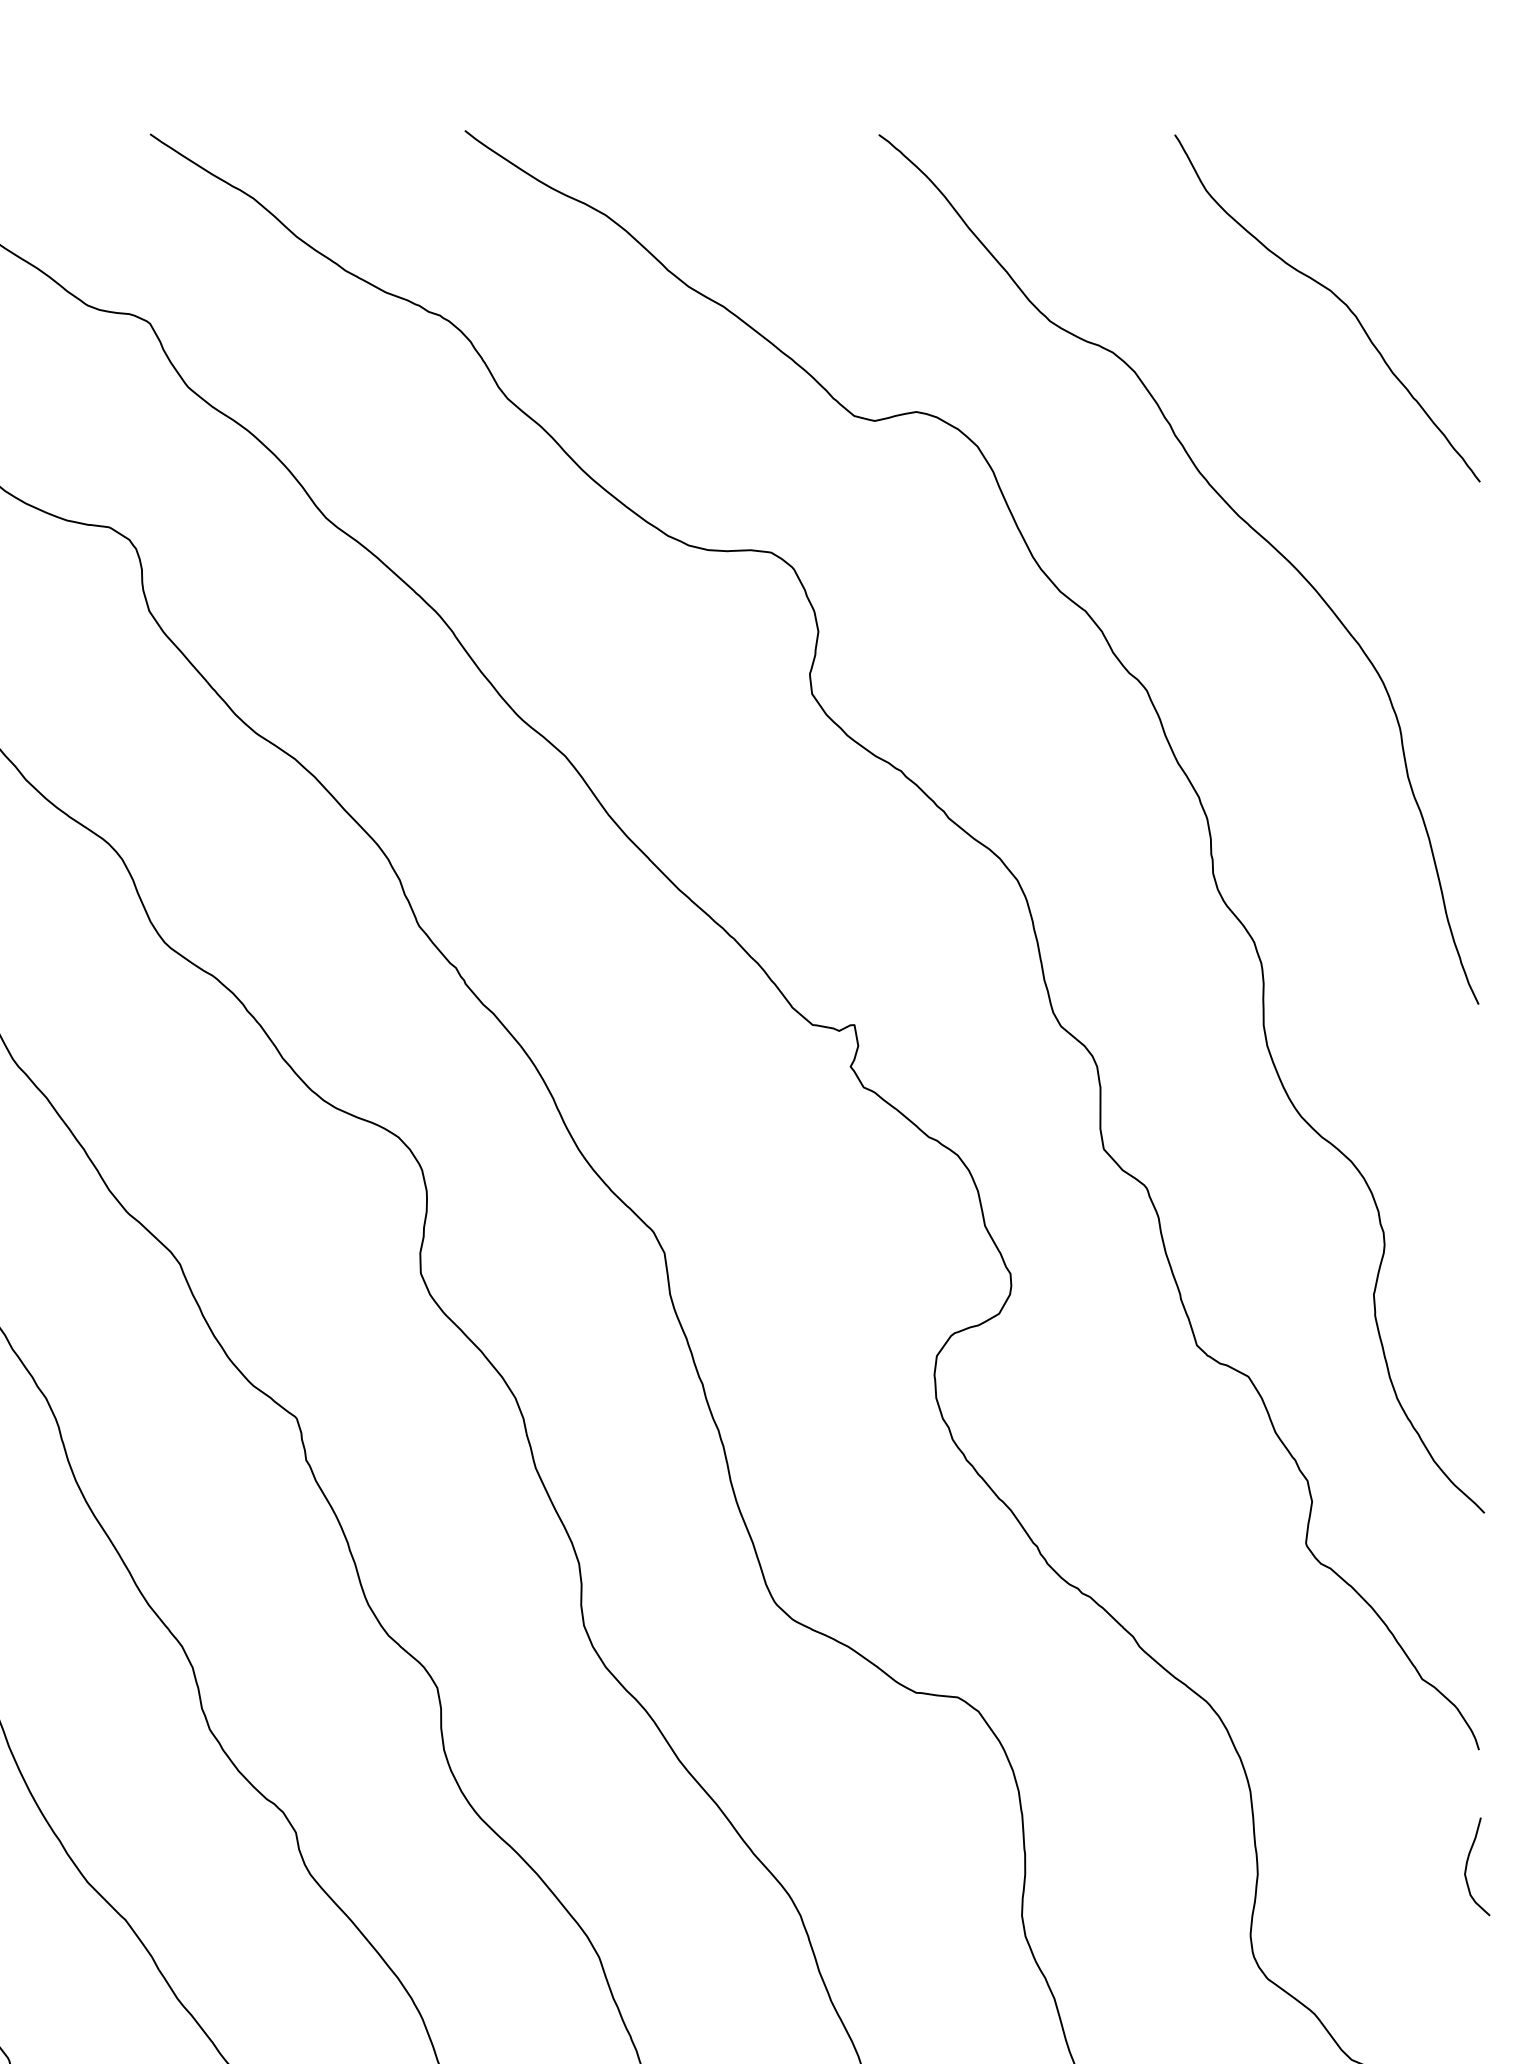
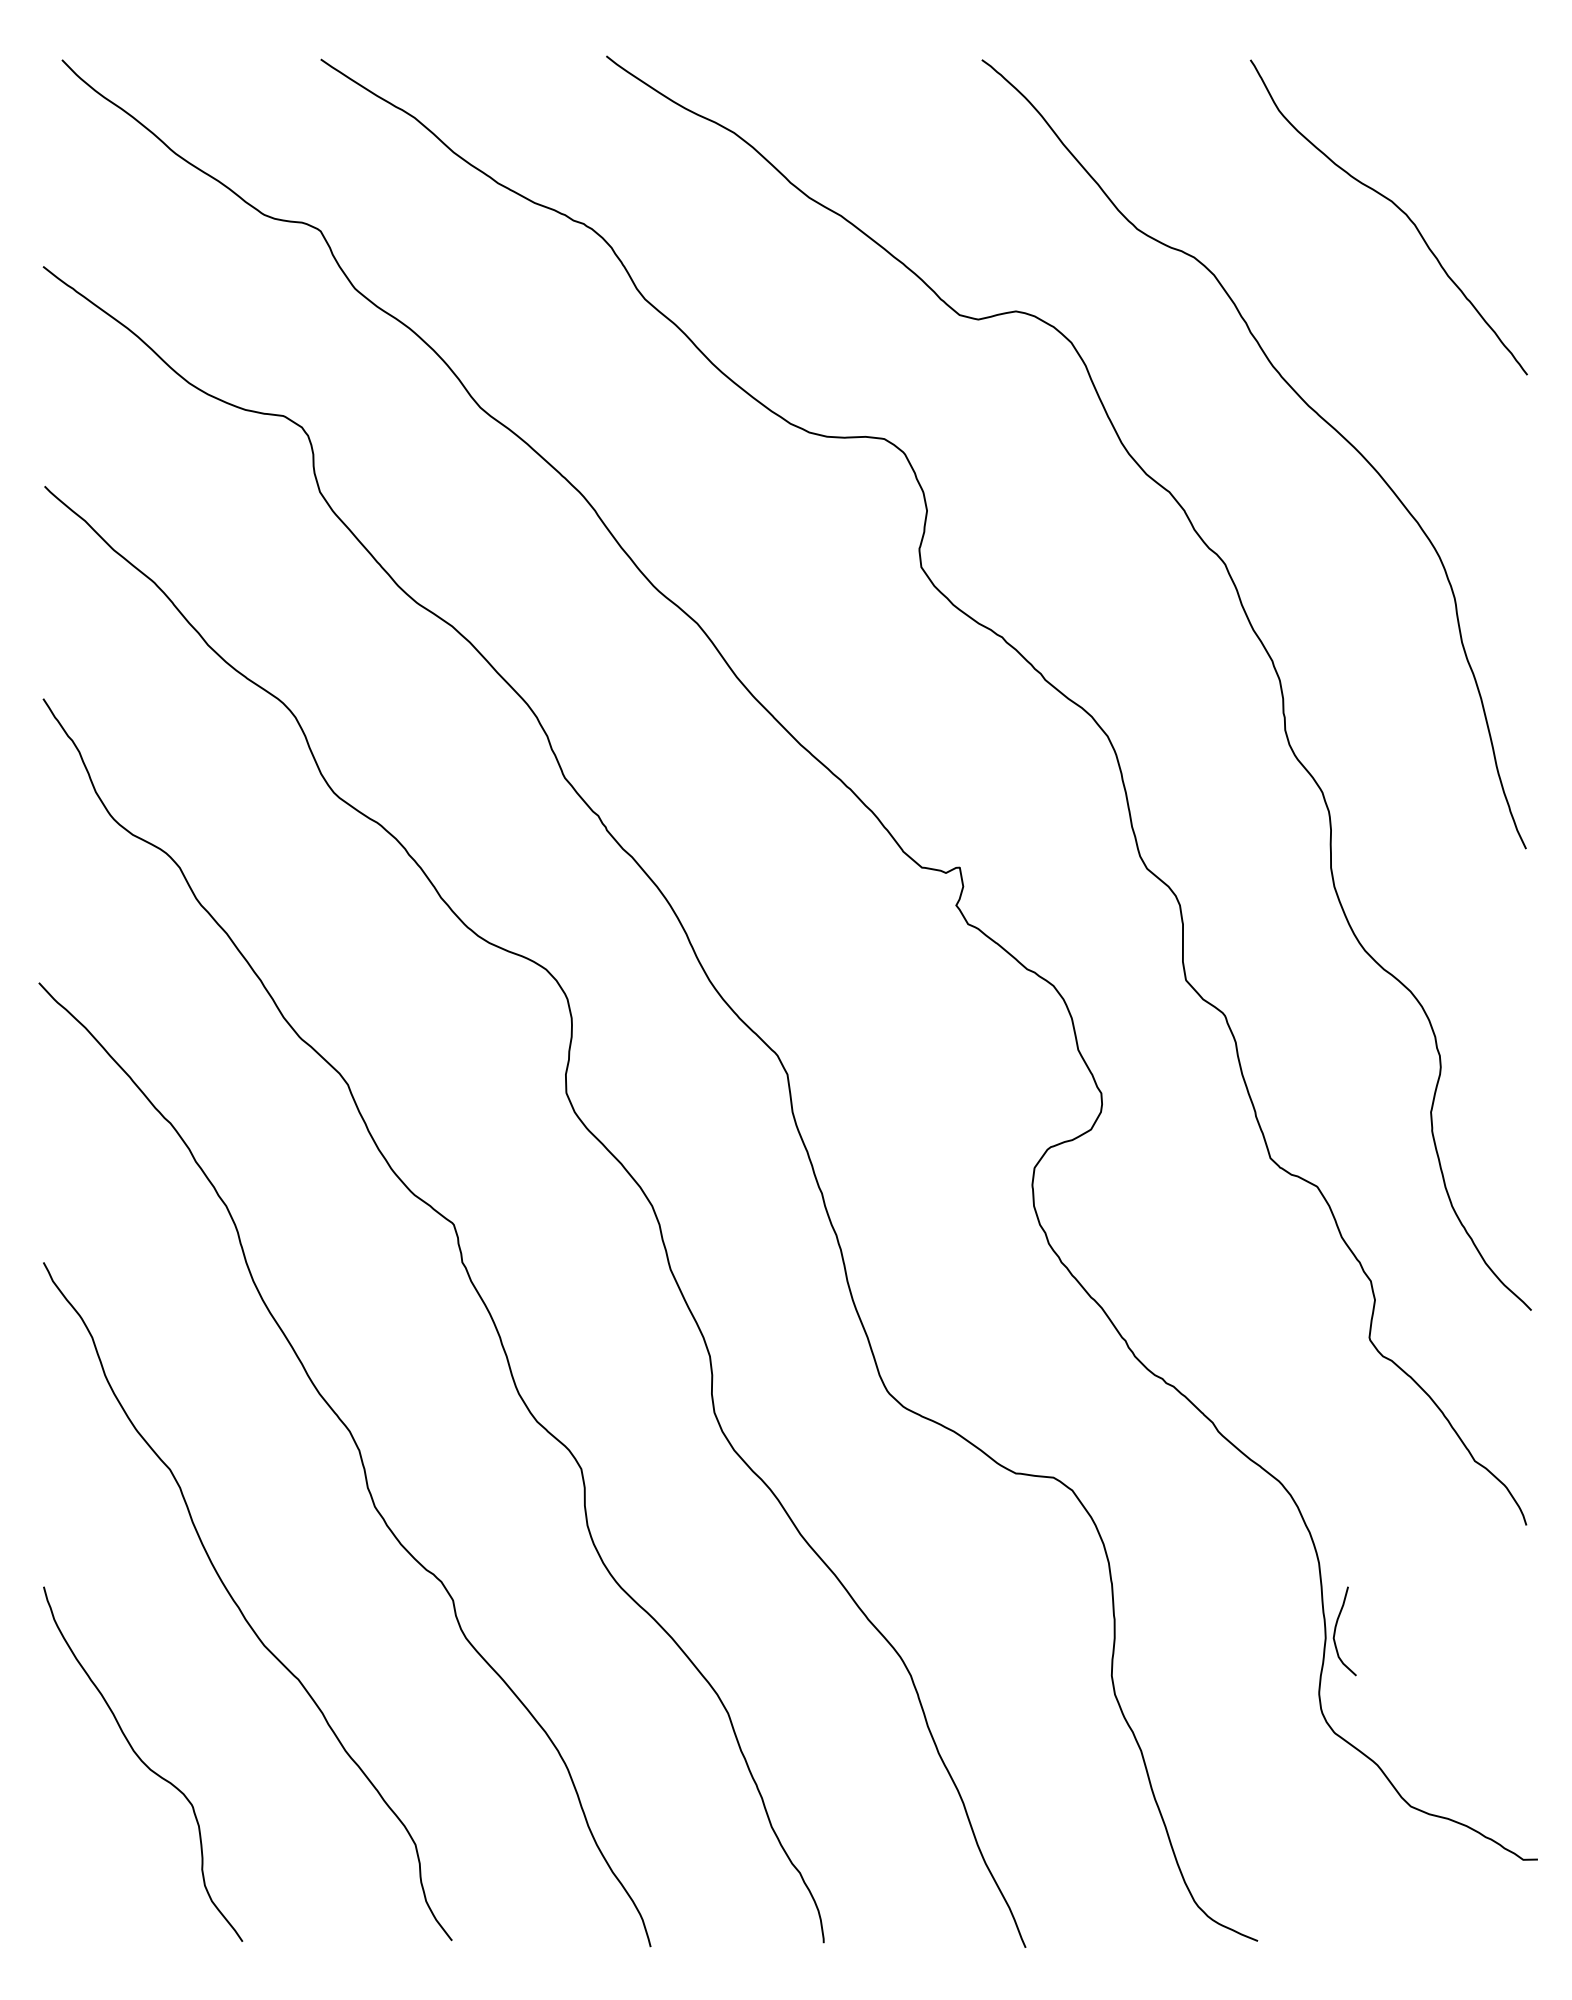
curve: (1468, 1863) -> (1336, 1628), moved

